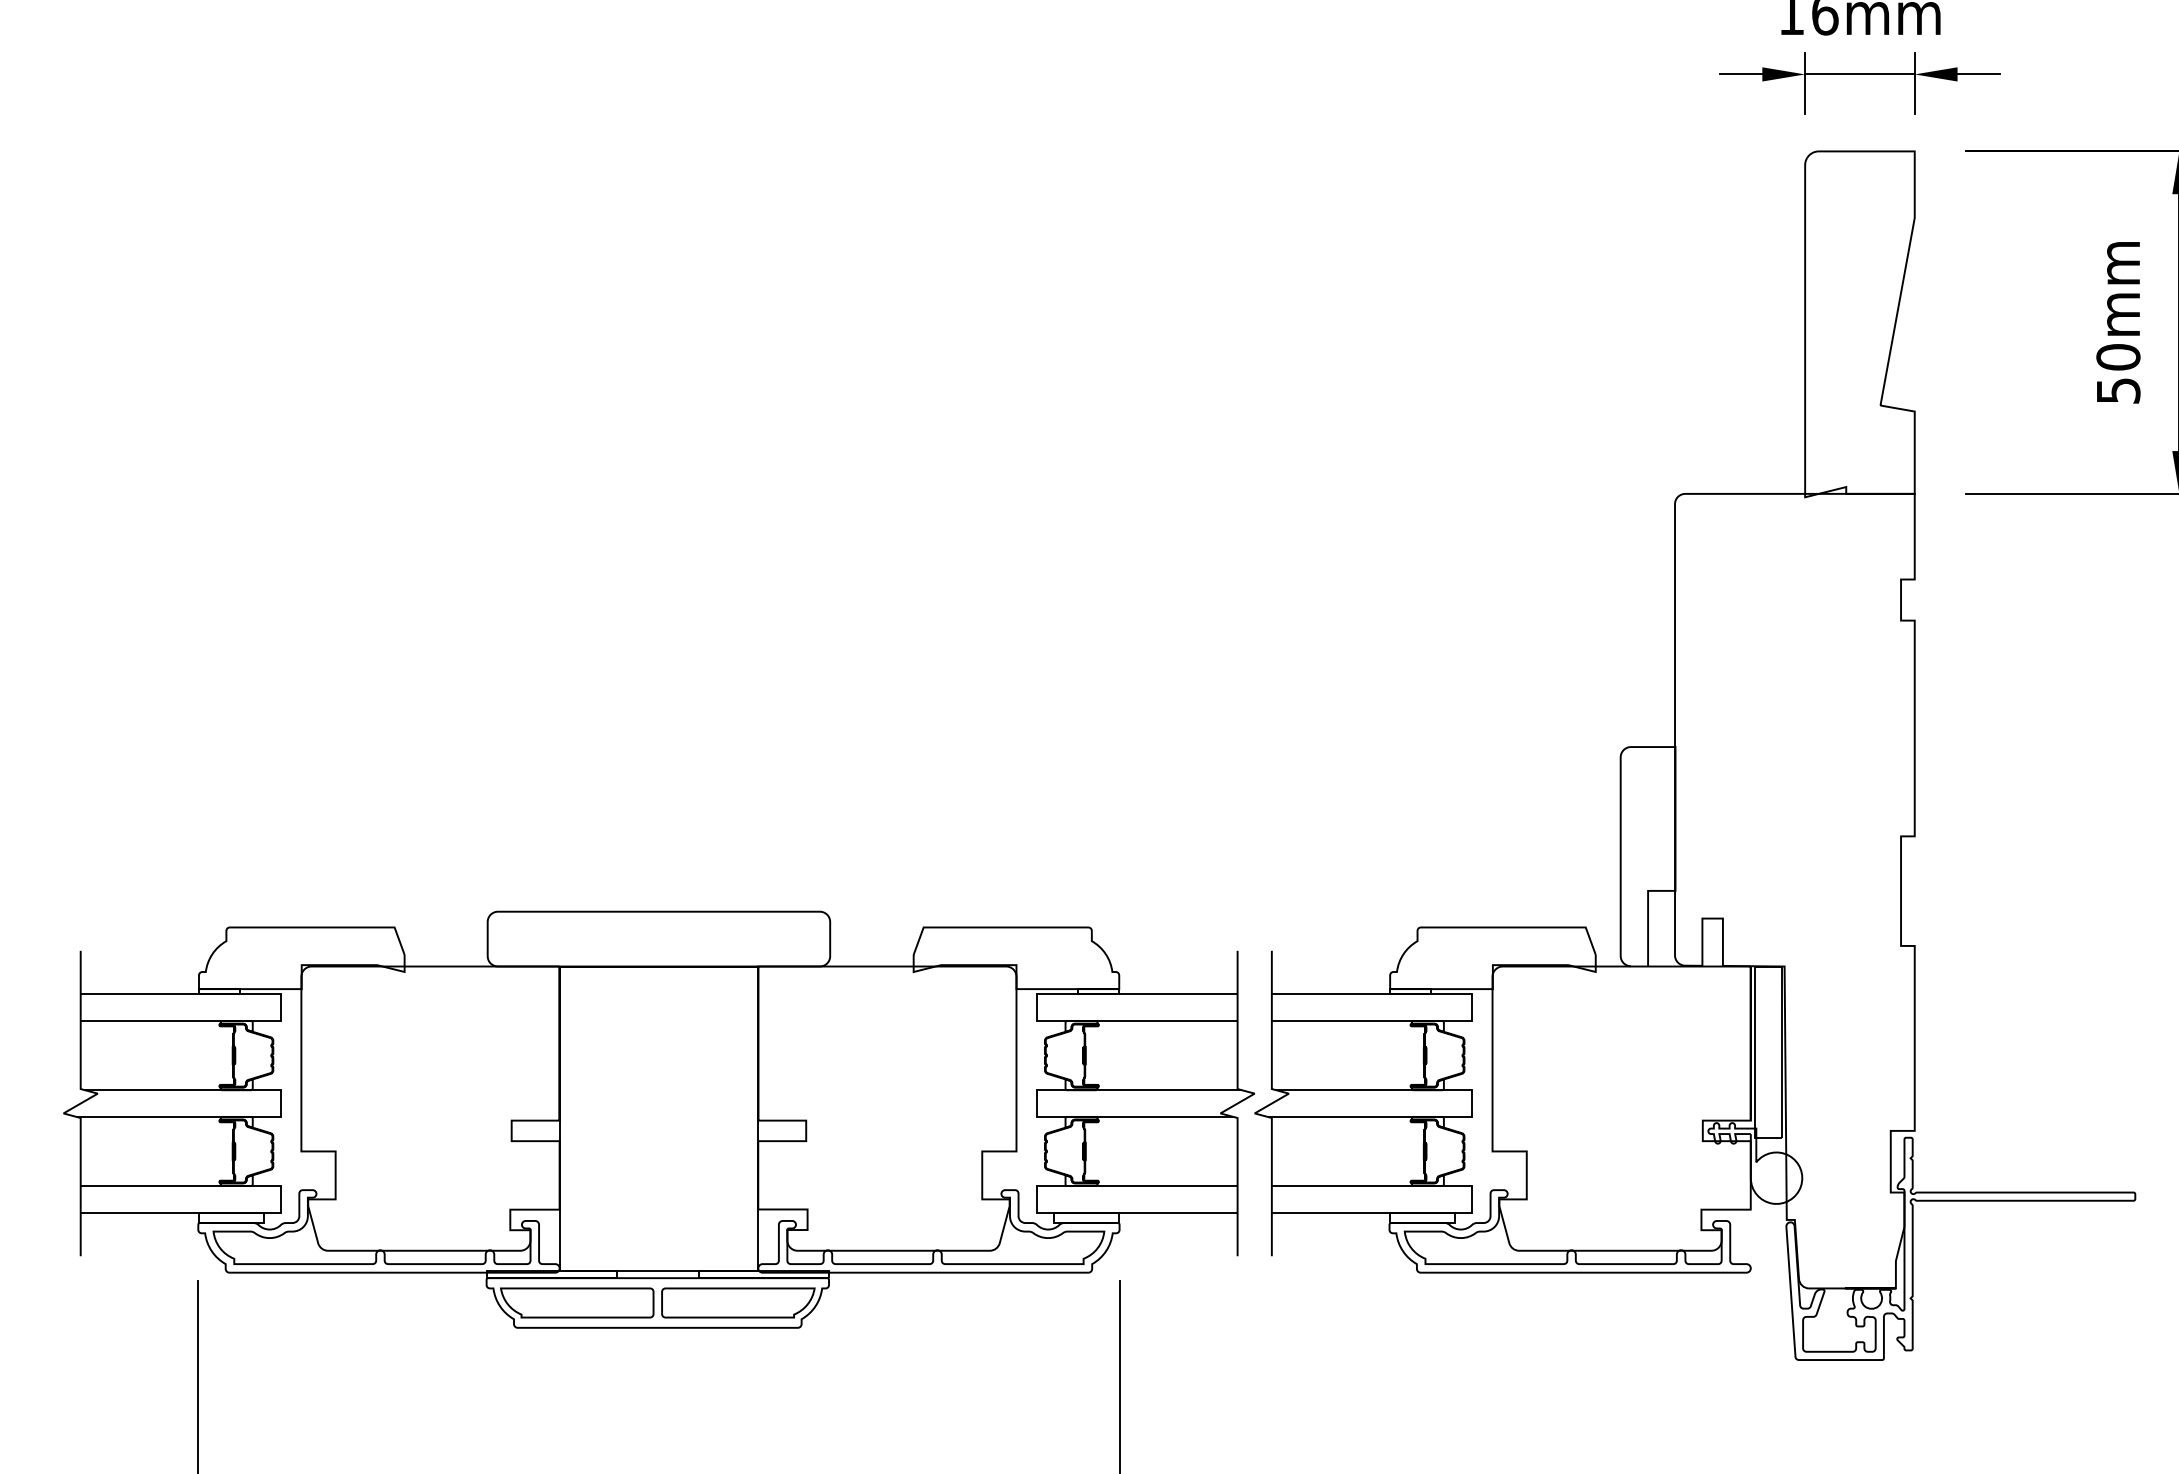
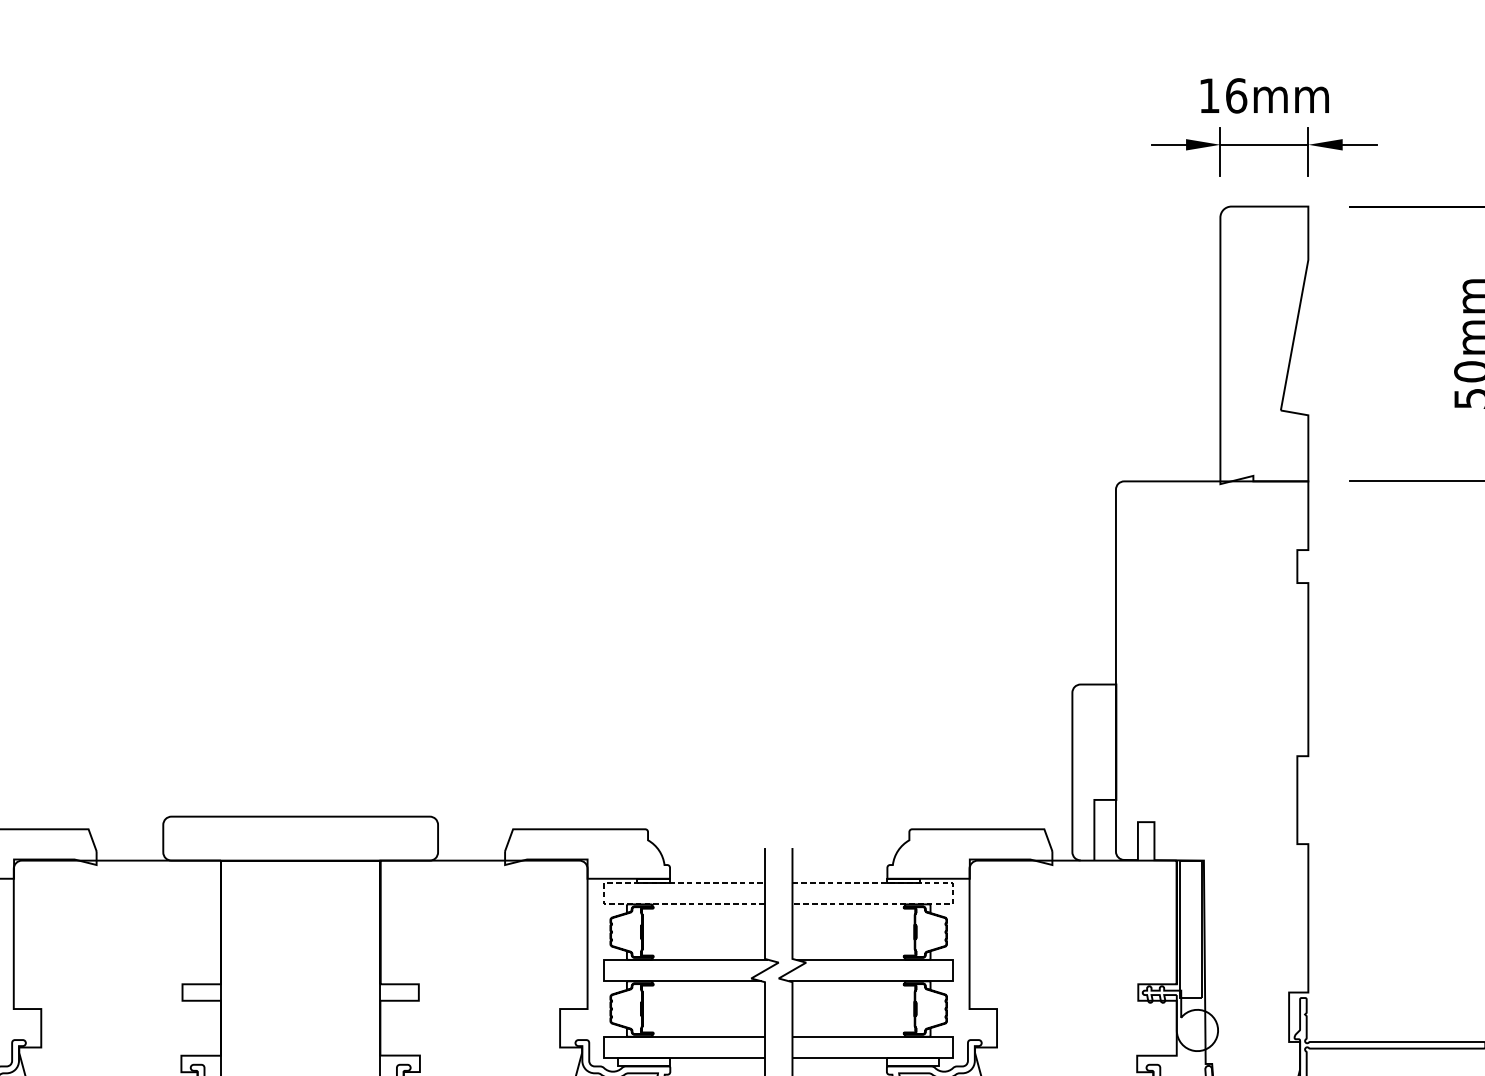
line: (1037, 1007) -> (604, 893), solid -> dashed
line: (1472, 1008) -> (953, 894), solid -> dashed

